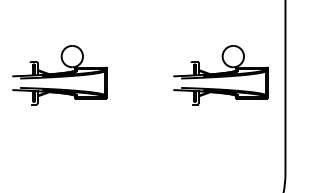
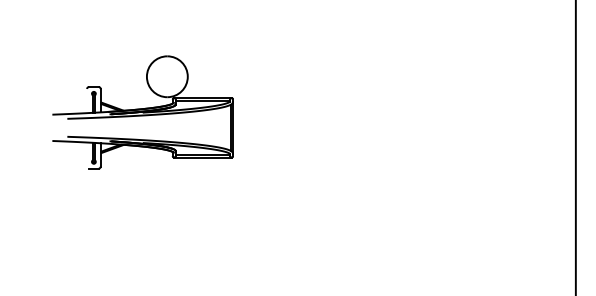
part: (220, 75) -> (451, 113), removed

